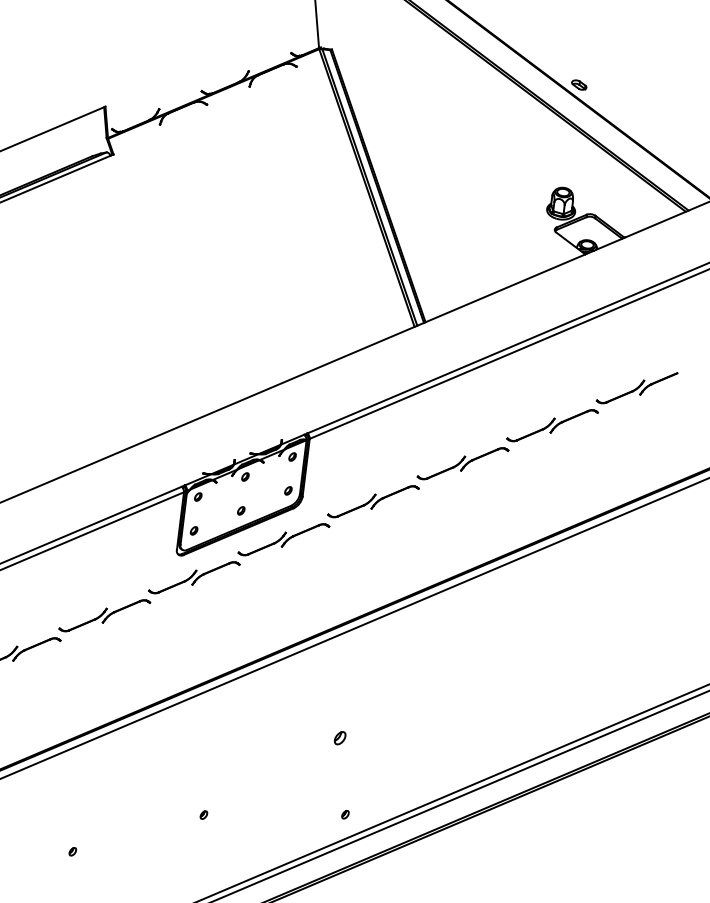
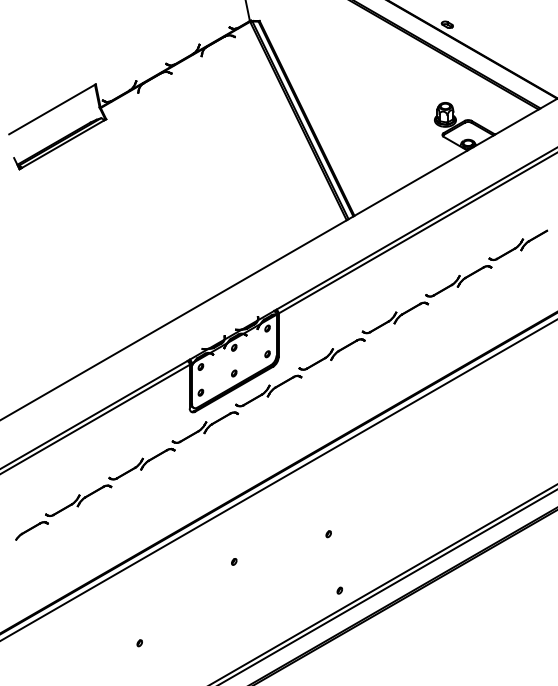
part: (339, 738) -> (328, 534), size x0.62
part: (204, 814) -> (234, 561), moved

